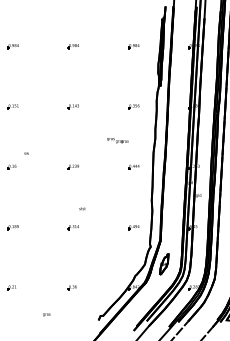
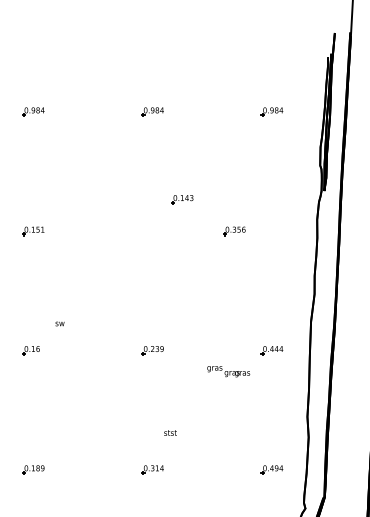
part: (72, 106) -> (180, 199), moved
part: (133, 106) -> (233, 230), moved
text: (117, 140) -> (227, 371), moved

